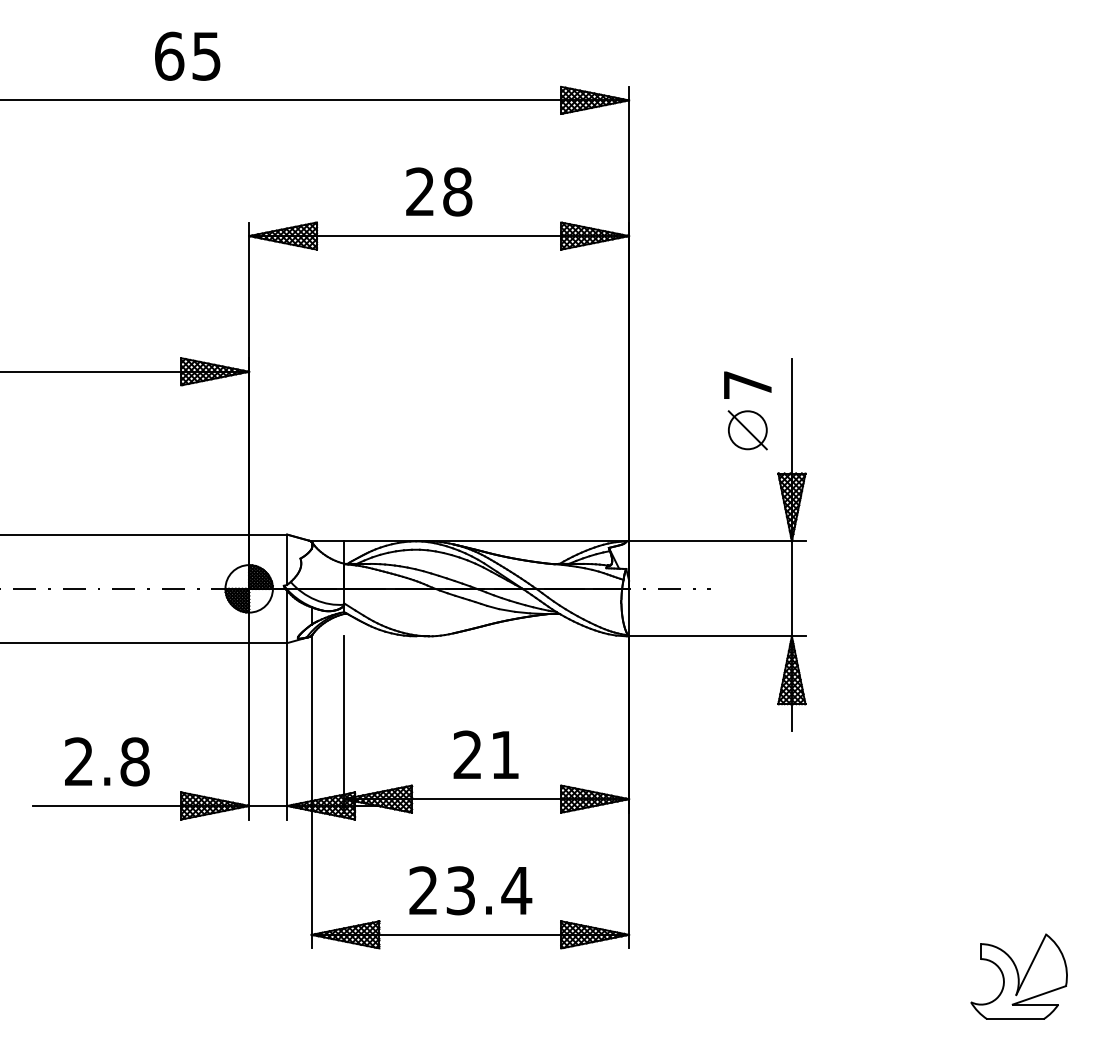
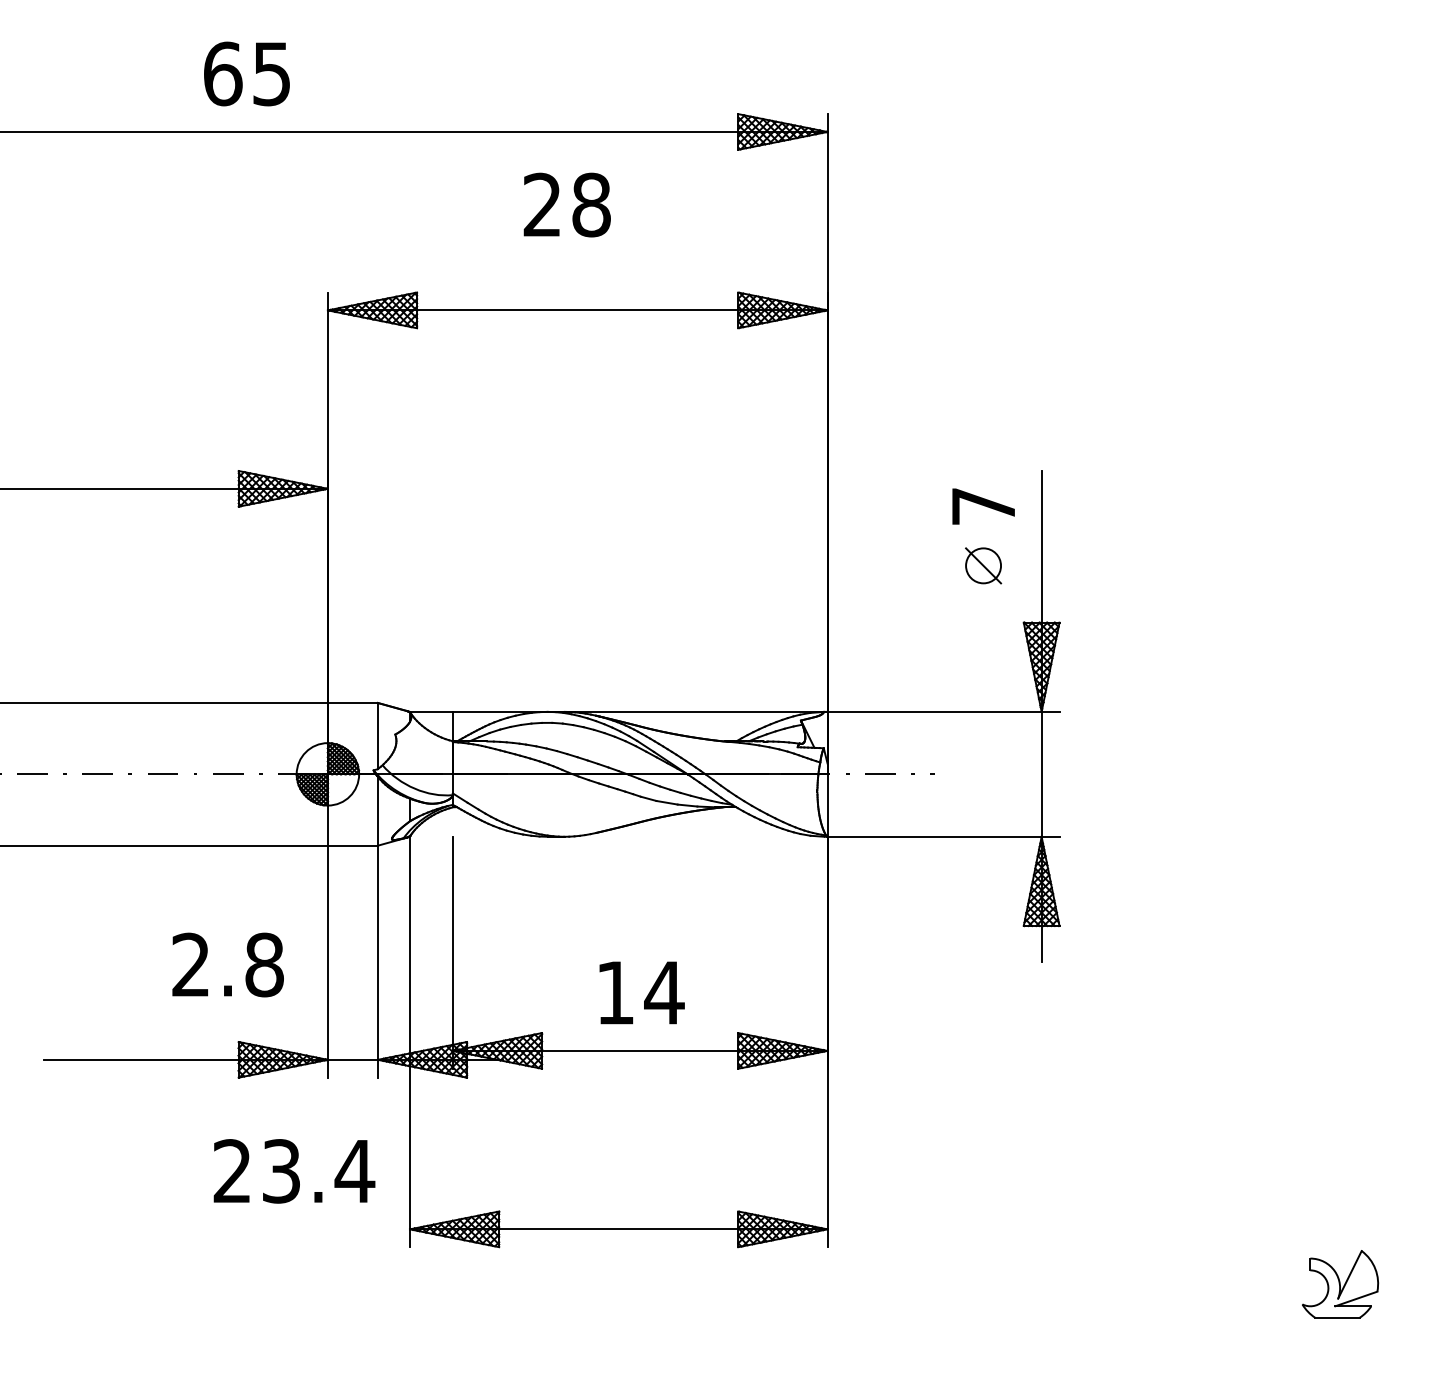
text: (439, 191) -> (567, 204), moved
part: (747, 430) -> (983, 566), size x0.7
text: (486, 754) -> (639, 992), 21 -> 14
text: (107, 761) -> (228, 964), moved
text: (470, 890) -> (294, 1171), moved
part: (1018, 976) -> (1339, 1284), size x0.6

